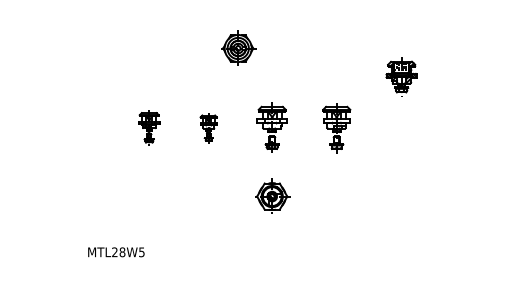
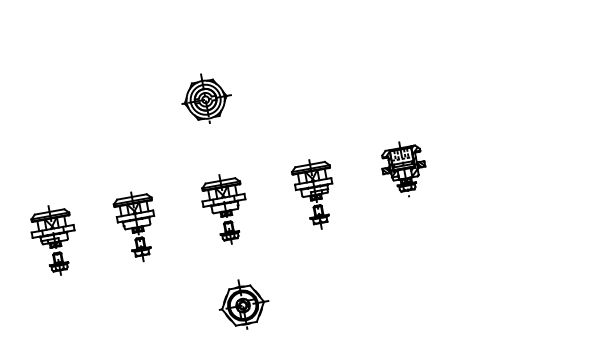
part: (238, 47) -> (205, 98), moved
part: (401, 76) -> (403, 168), moved
part: (148, 127) -> (53, 240), size x1.43
part: (208, 128) -> (137, 227), size x1.67

